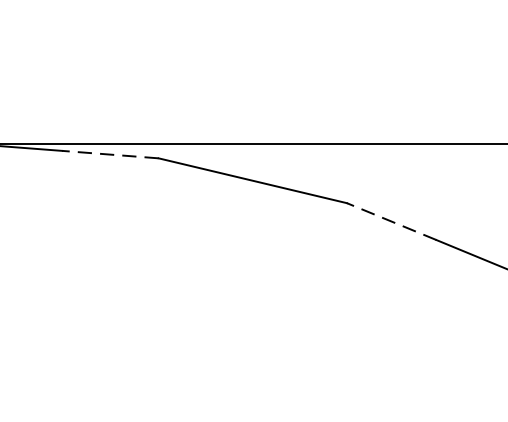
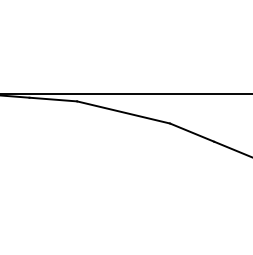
line: (110, 154) -> (53, 99), dashed -> solid
line: (392, 221) -> (192, 132), dashed -> solid

